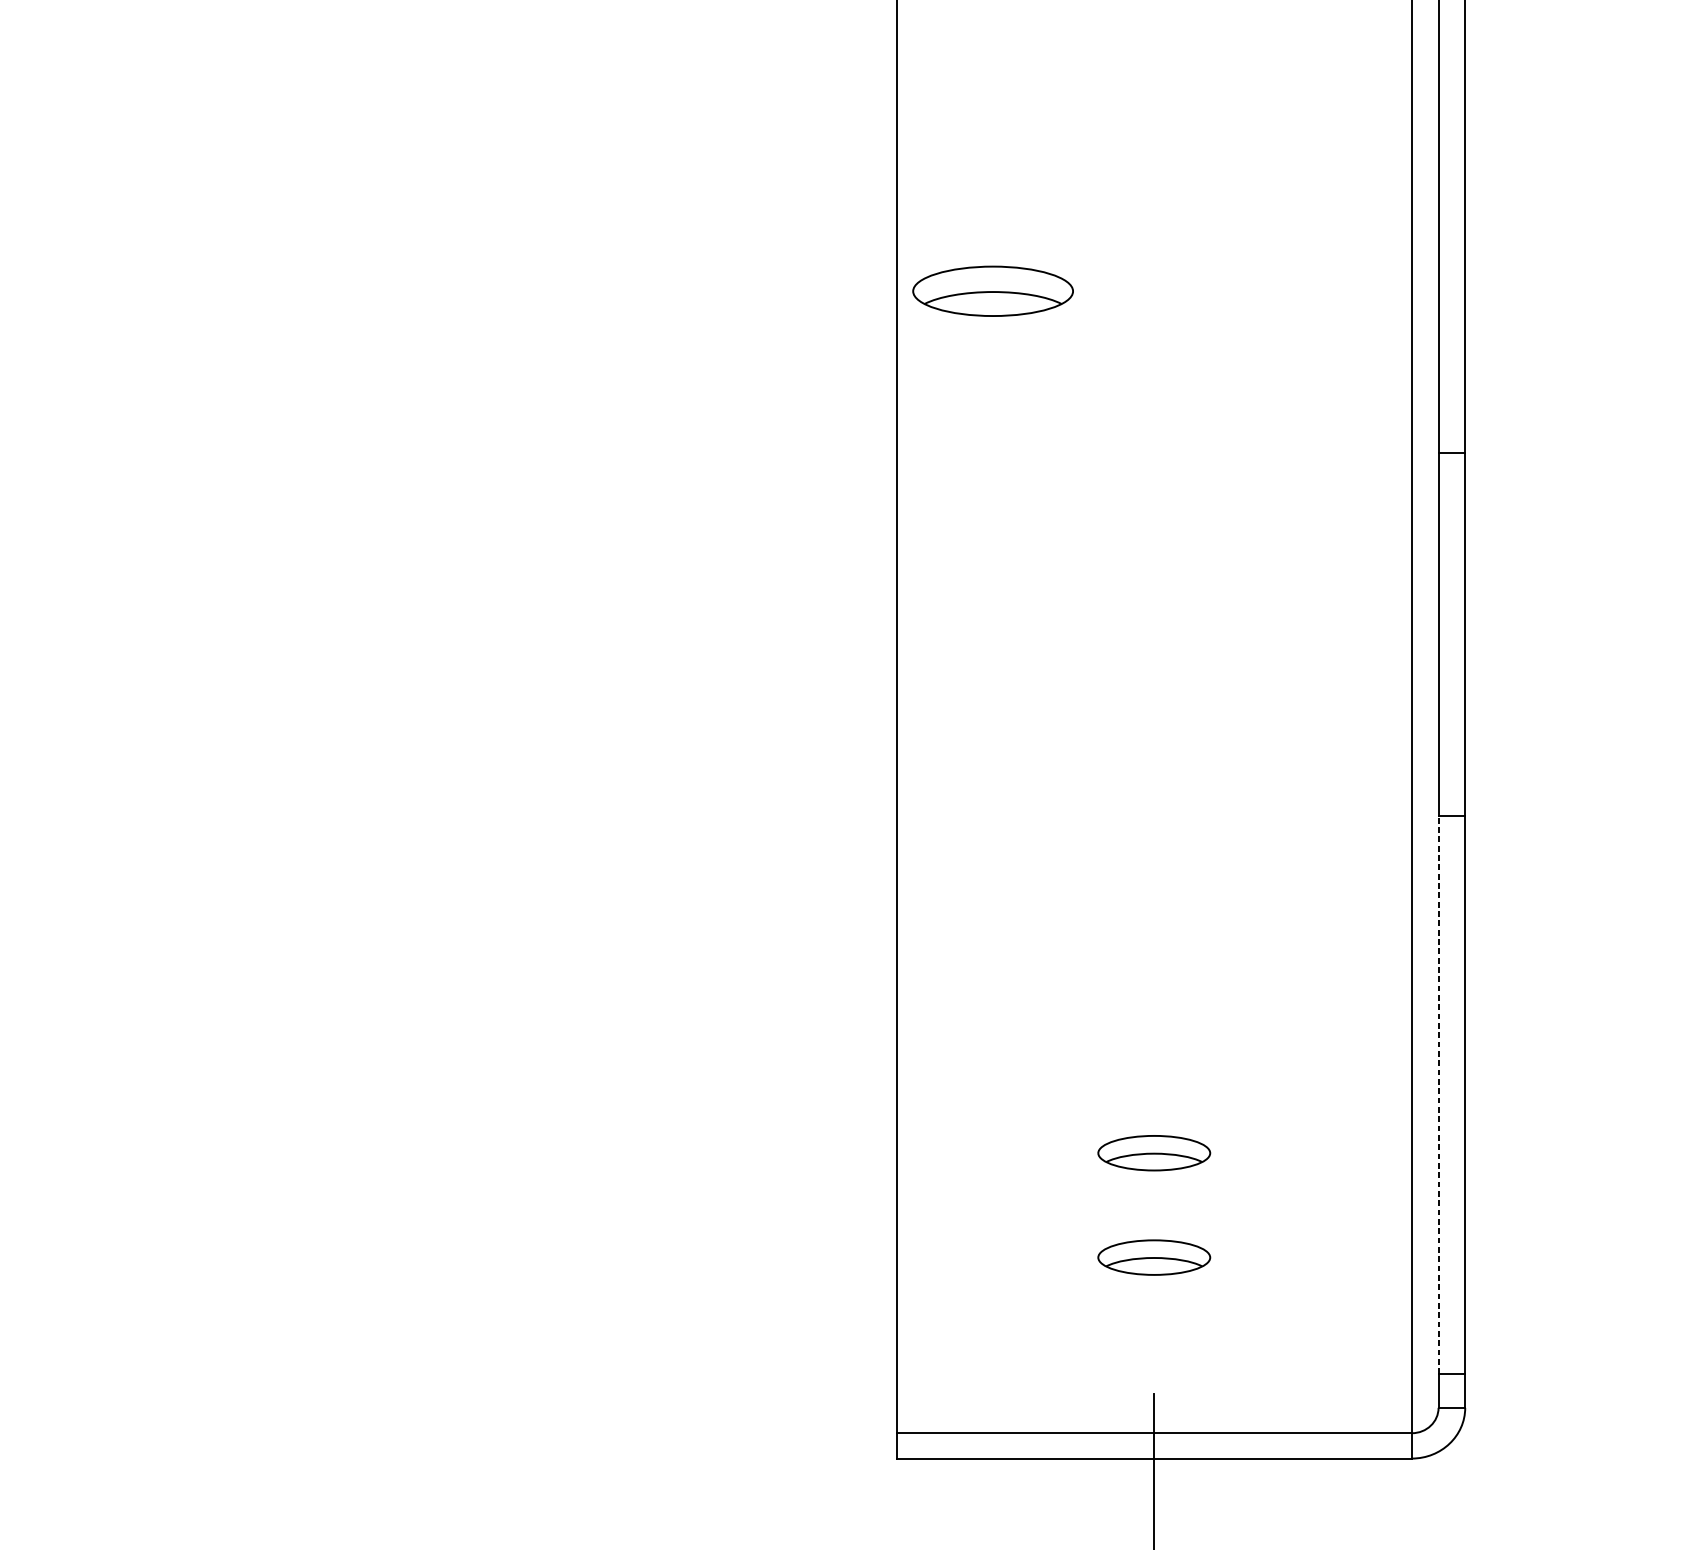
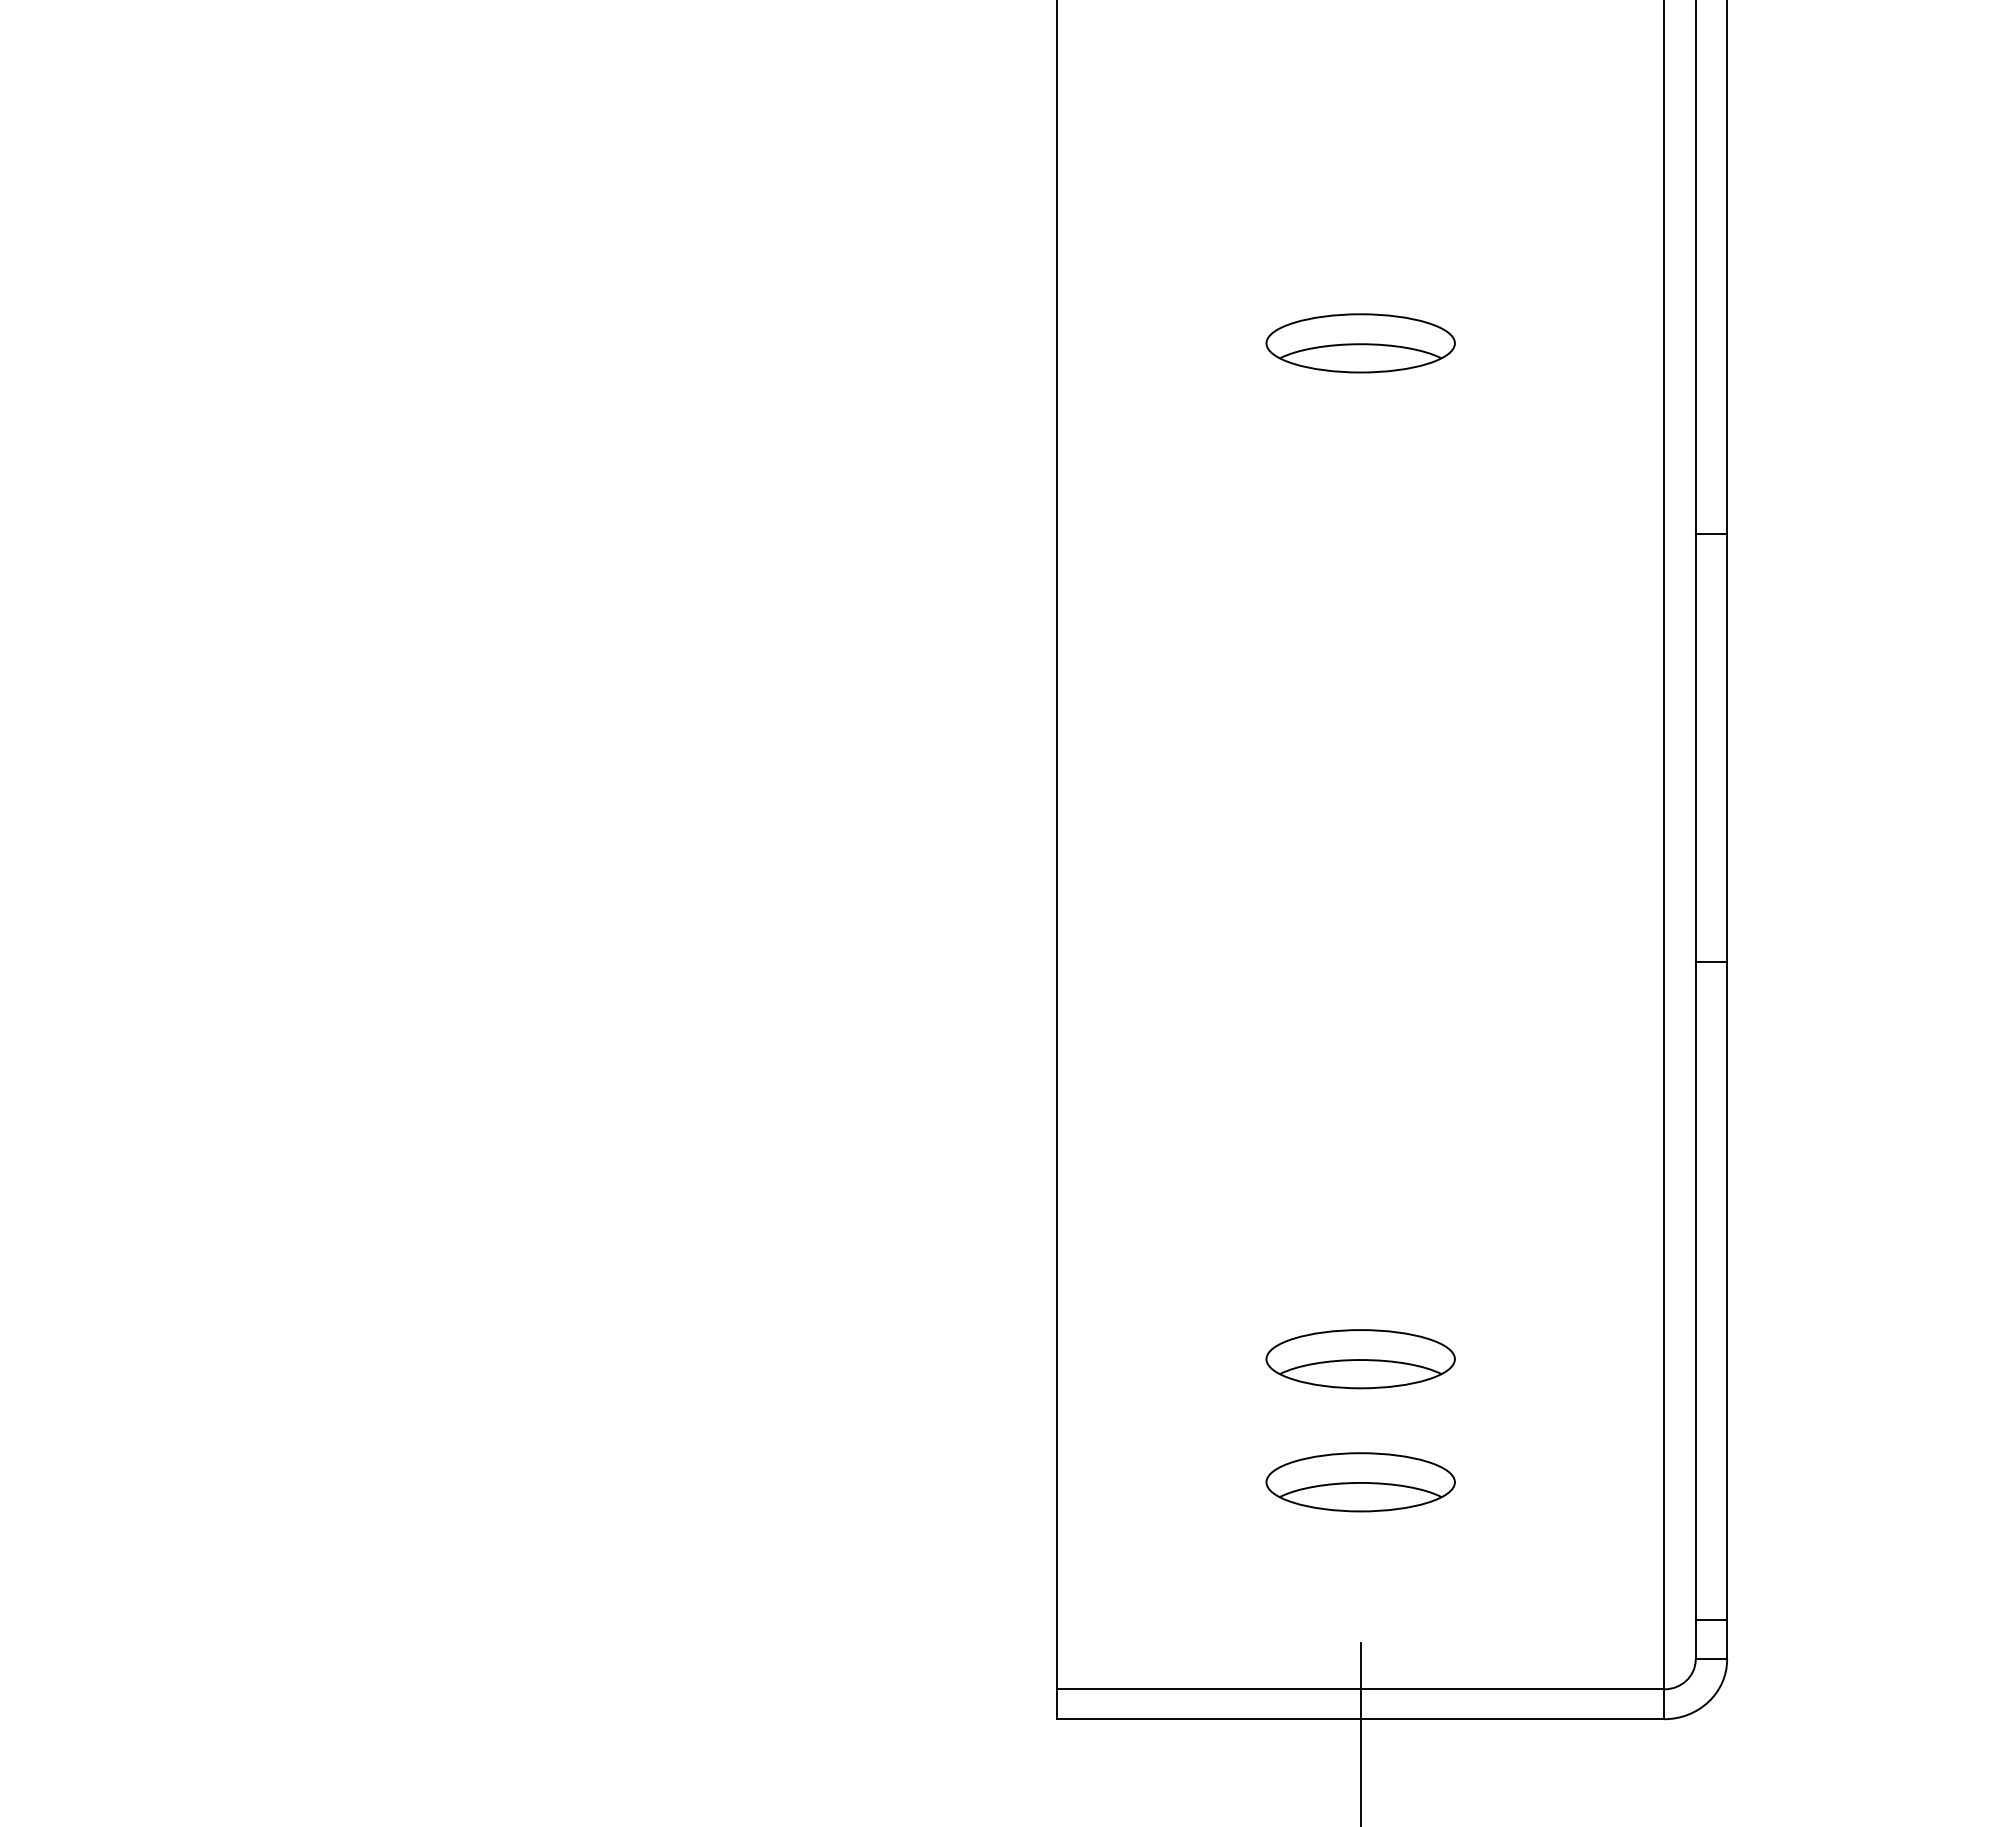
part: (992, 291) -> (1360, 343), moved
line: (1438, 1095) -> (1695, 1291), dashed -> solid
part: (1154, 1153) -> (1360, 1359), size x1.43
part: (1154, 1257) -> (1360, 1482), size x1.43

